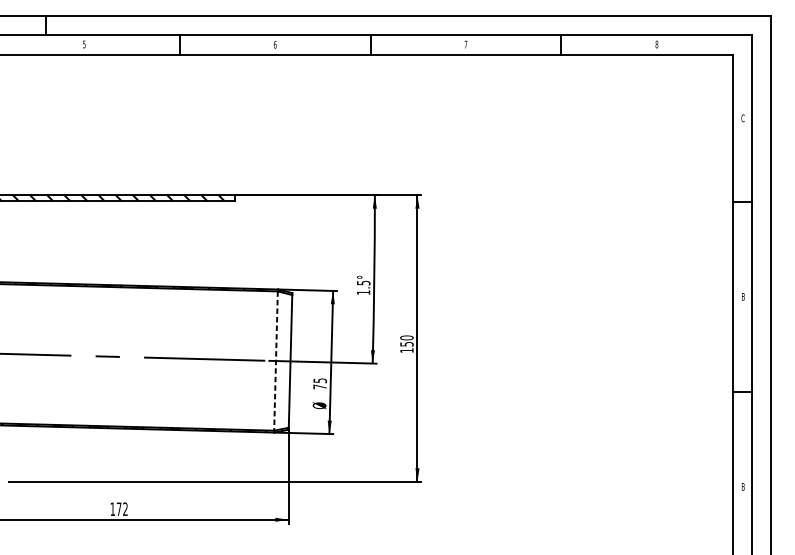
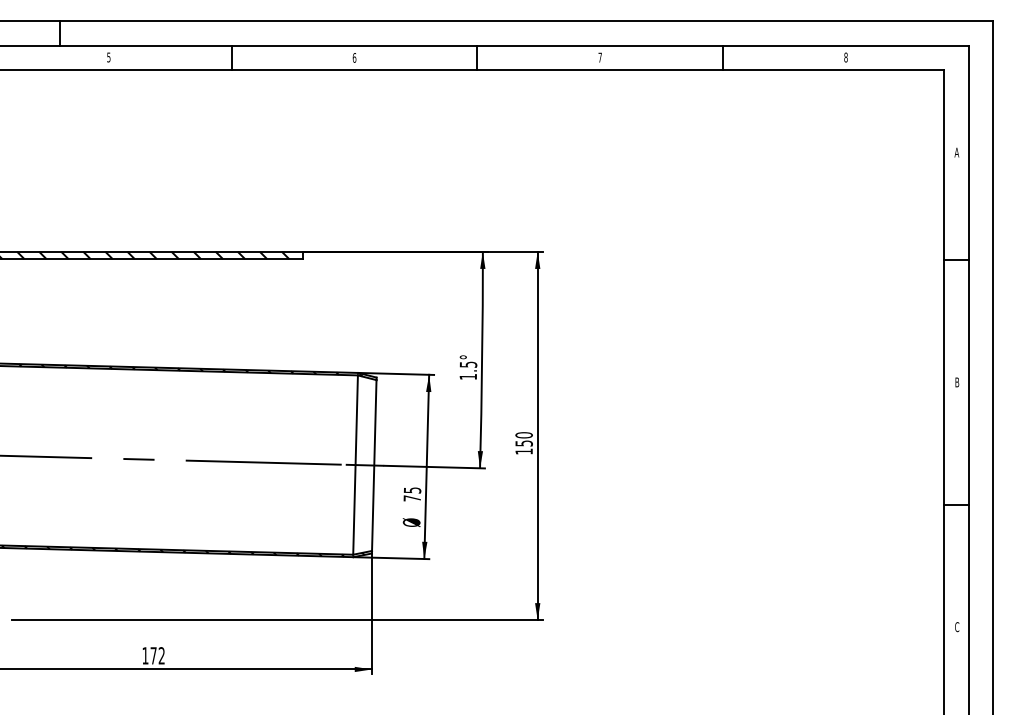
text: (742, 118) -> (956, 152), C -> A
line: (275, 361) -> (355, 465), dashed -> solid
text: (743, 487) -> (957, 627), B -> C

